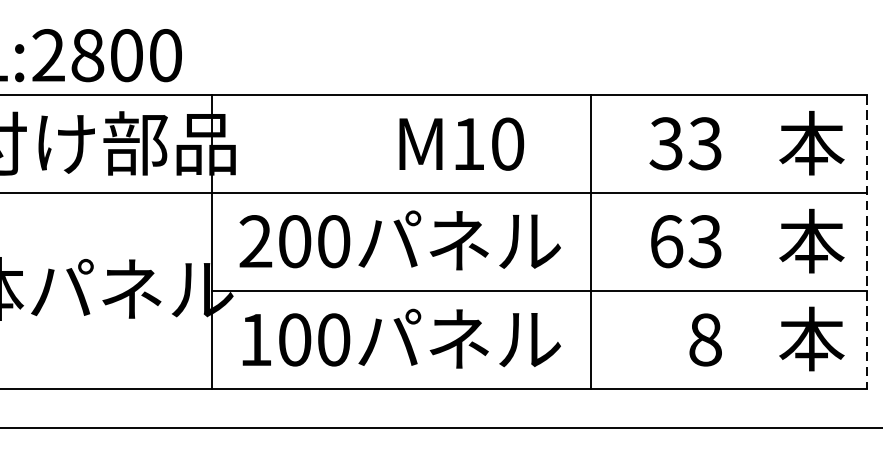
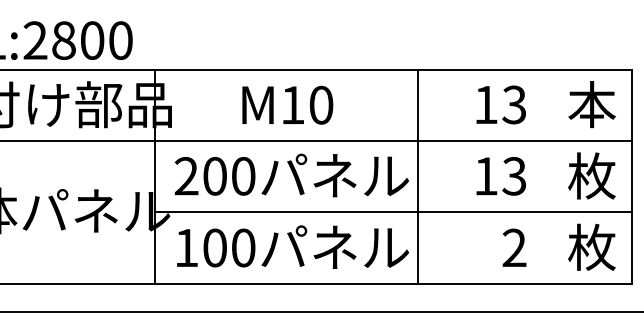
text: (461, 143) -> (287, 104), moved
text: (665, 143) -> (485, 104), 33 -> 13
text: (811, 240) -> (591, 175), 本 -> 枚
line: (591, 241) -> (418, 176), moved
text: (667, 241) -> (486, 176), 63 -> 13
line: (867, 243) -> (632, 177), dashed -> solid
text: (811, 337) -> (591, 246), 本 -> 枚
text: (705, 339) -> (514, 247), 8 -> 2

